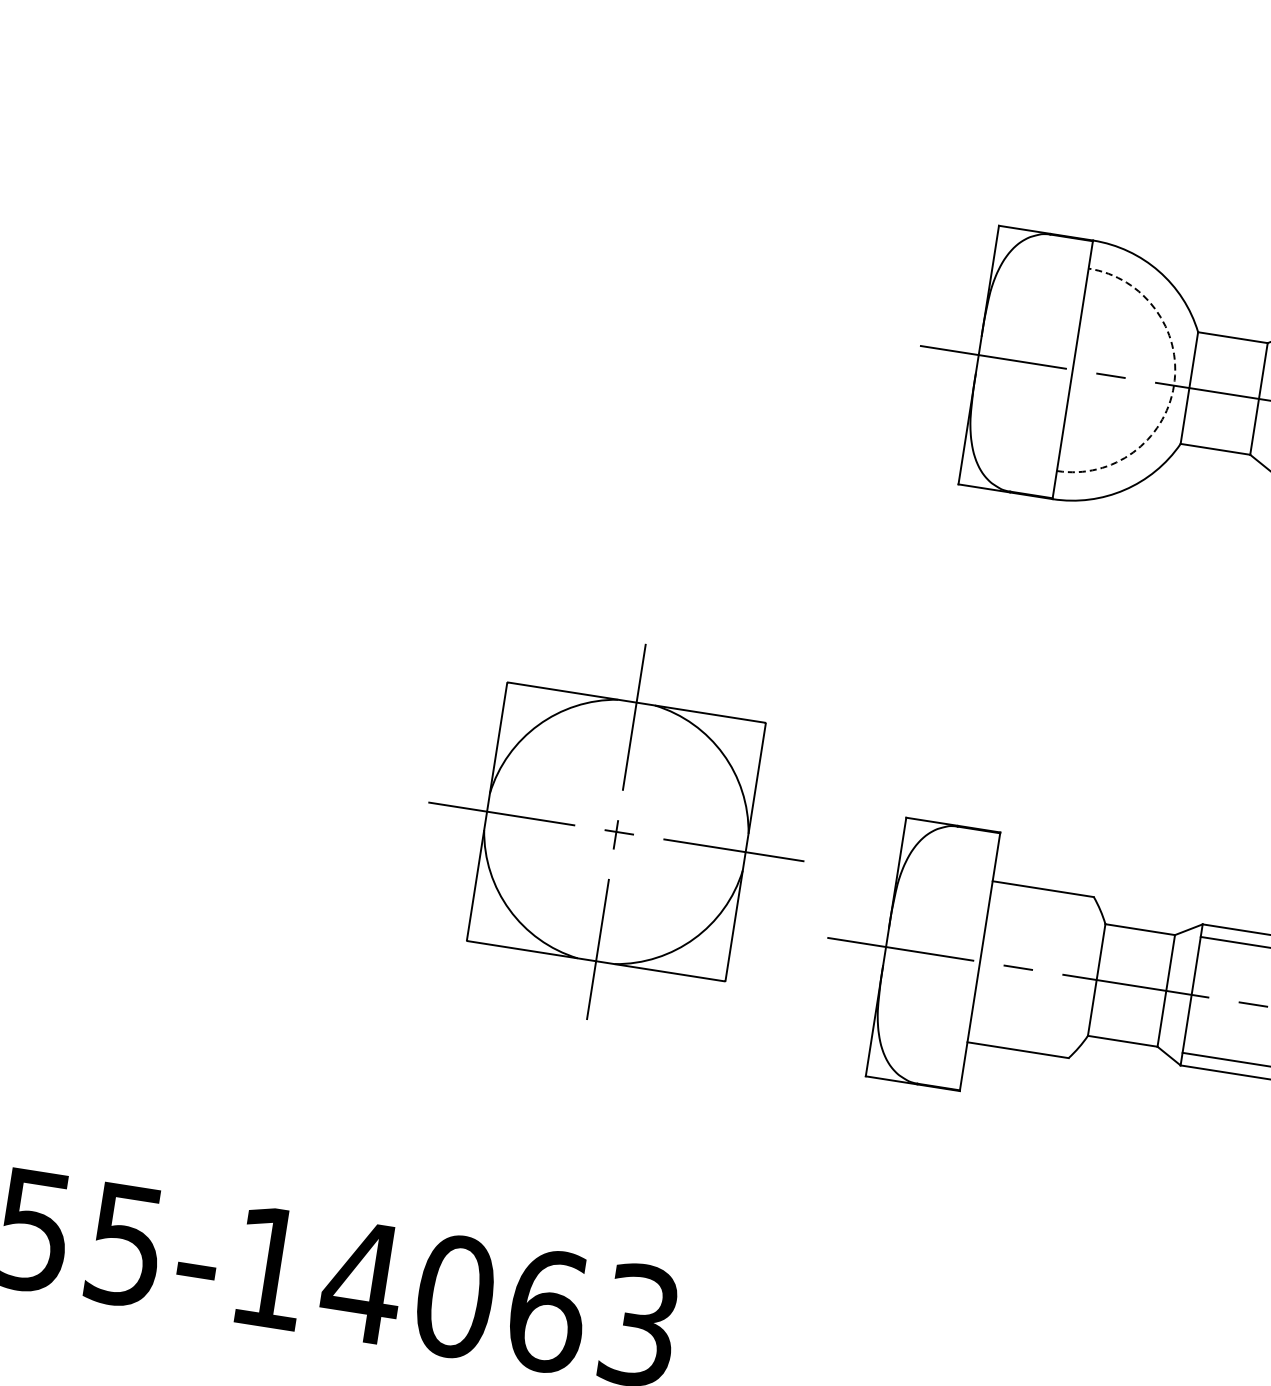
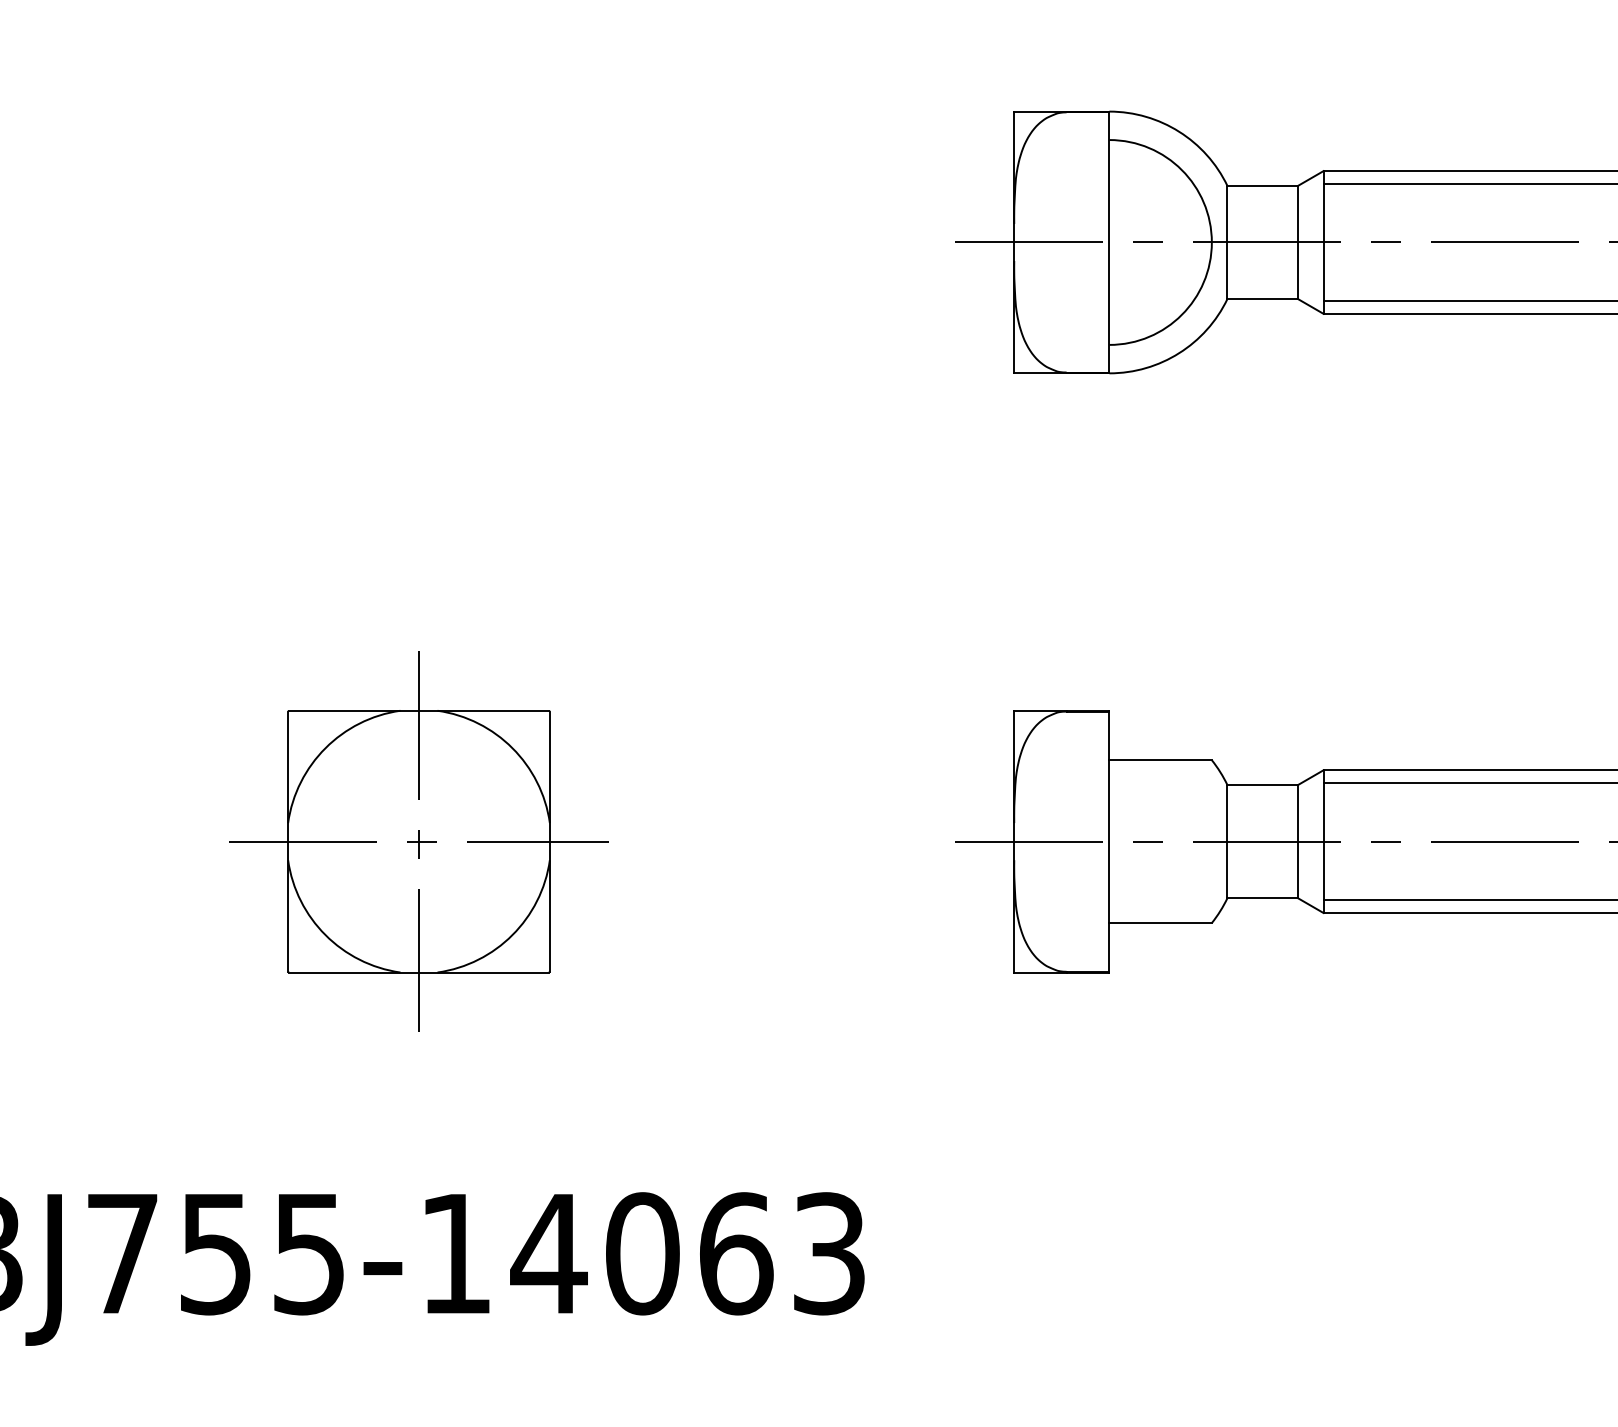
arc: (1173, 385) -> (1211, 242), dashed -> solid
part: (615, 831) -> (418, 841), moved

